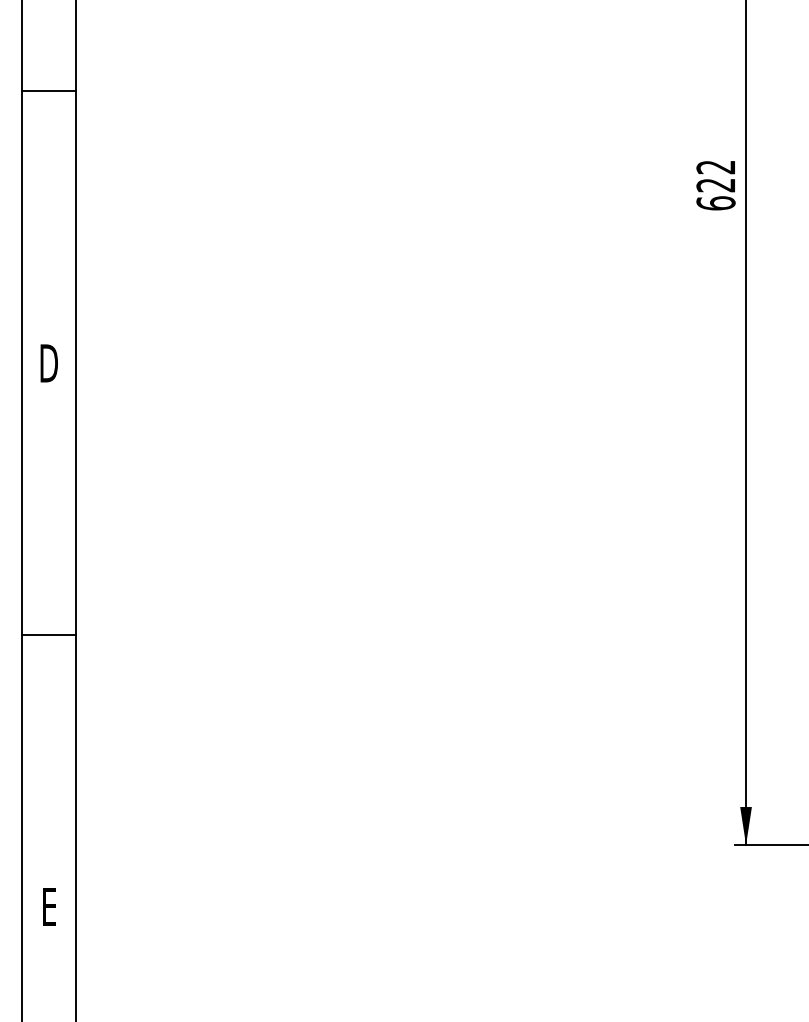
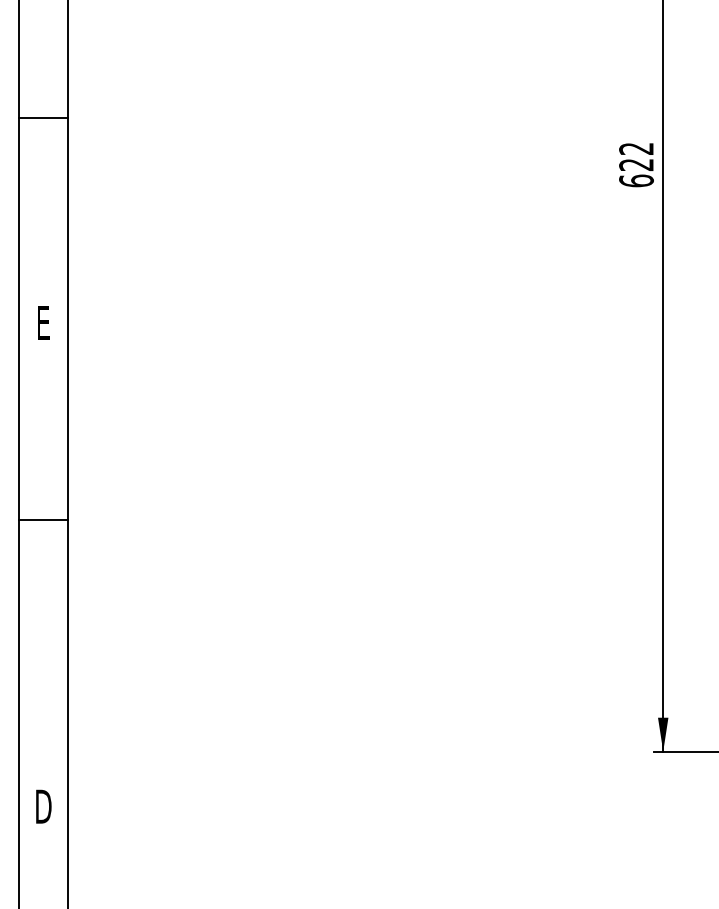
line: (49, 91) -> (43, 118), moved
text: (49, 363) -> (43, 323), D -> E
line: (49, 634) -> (43, 519), moved
text: (49, 906) -> (43, 806), E -> D

